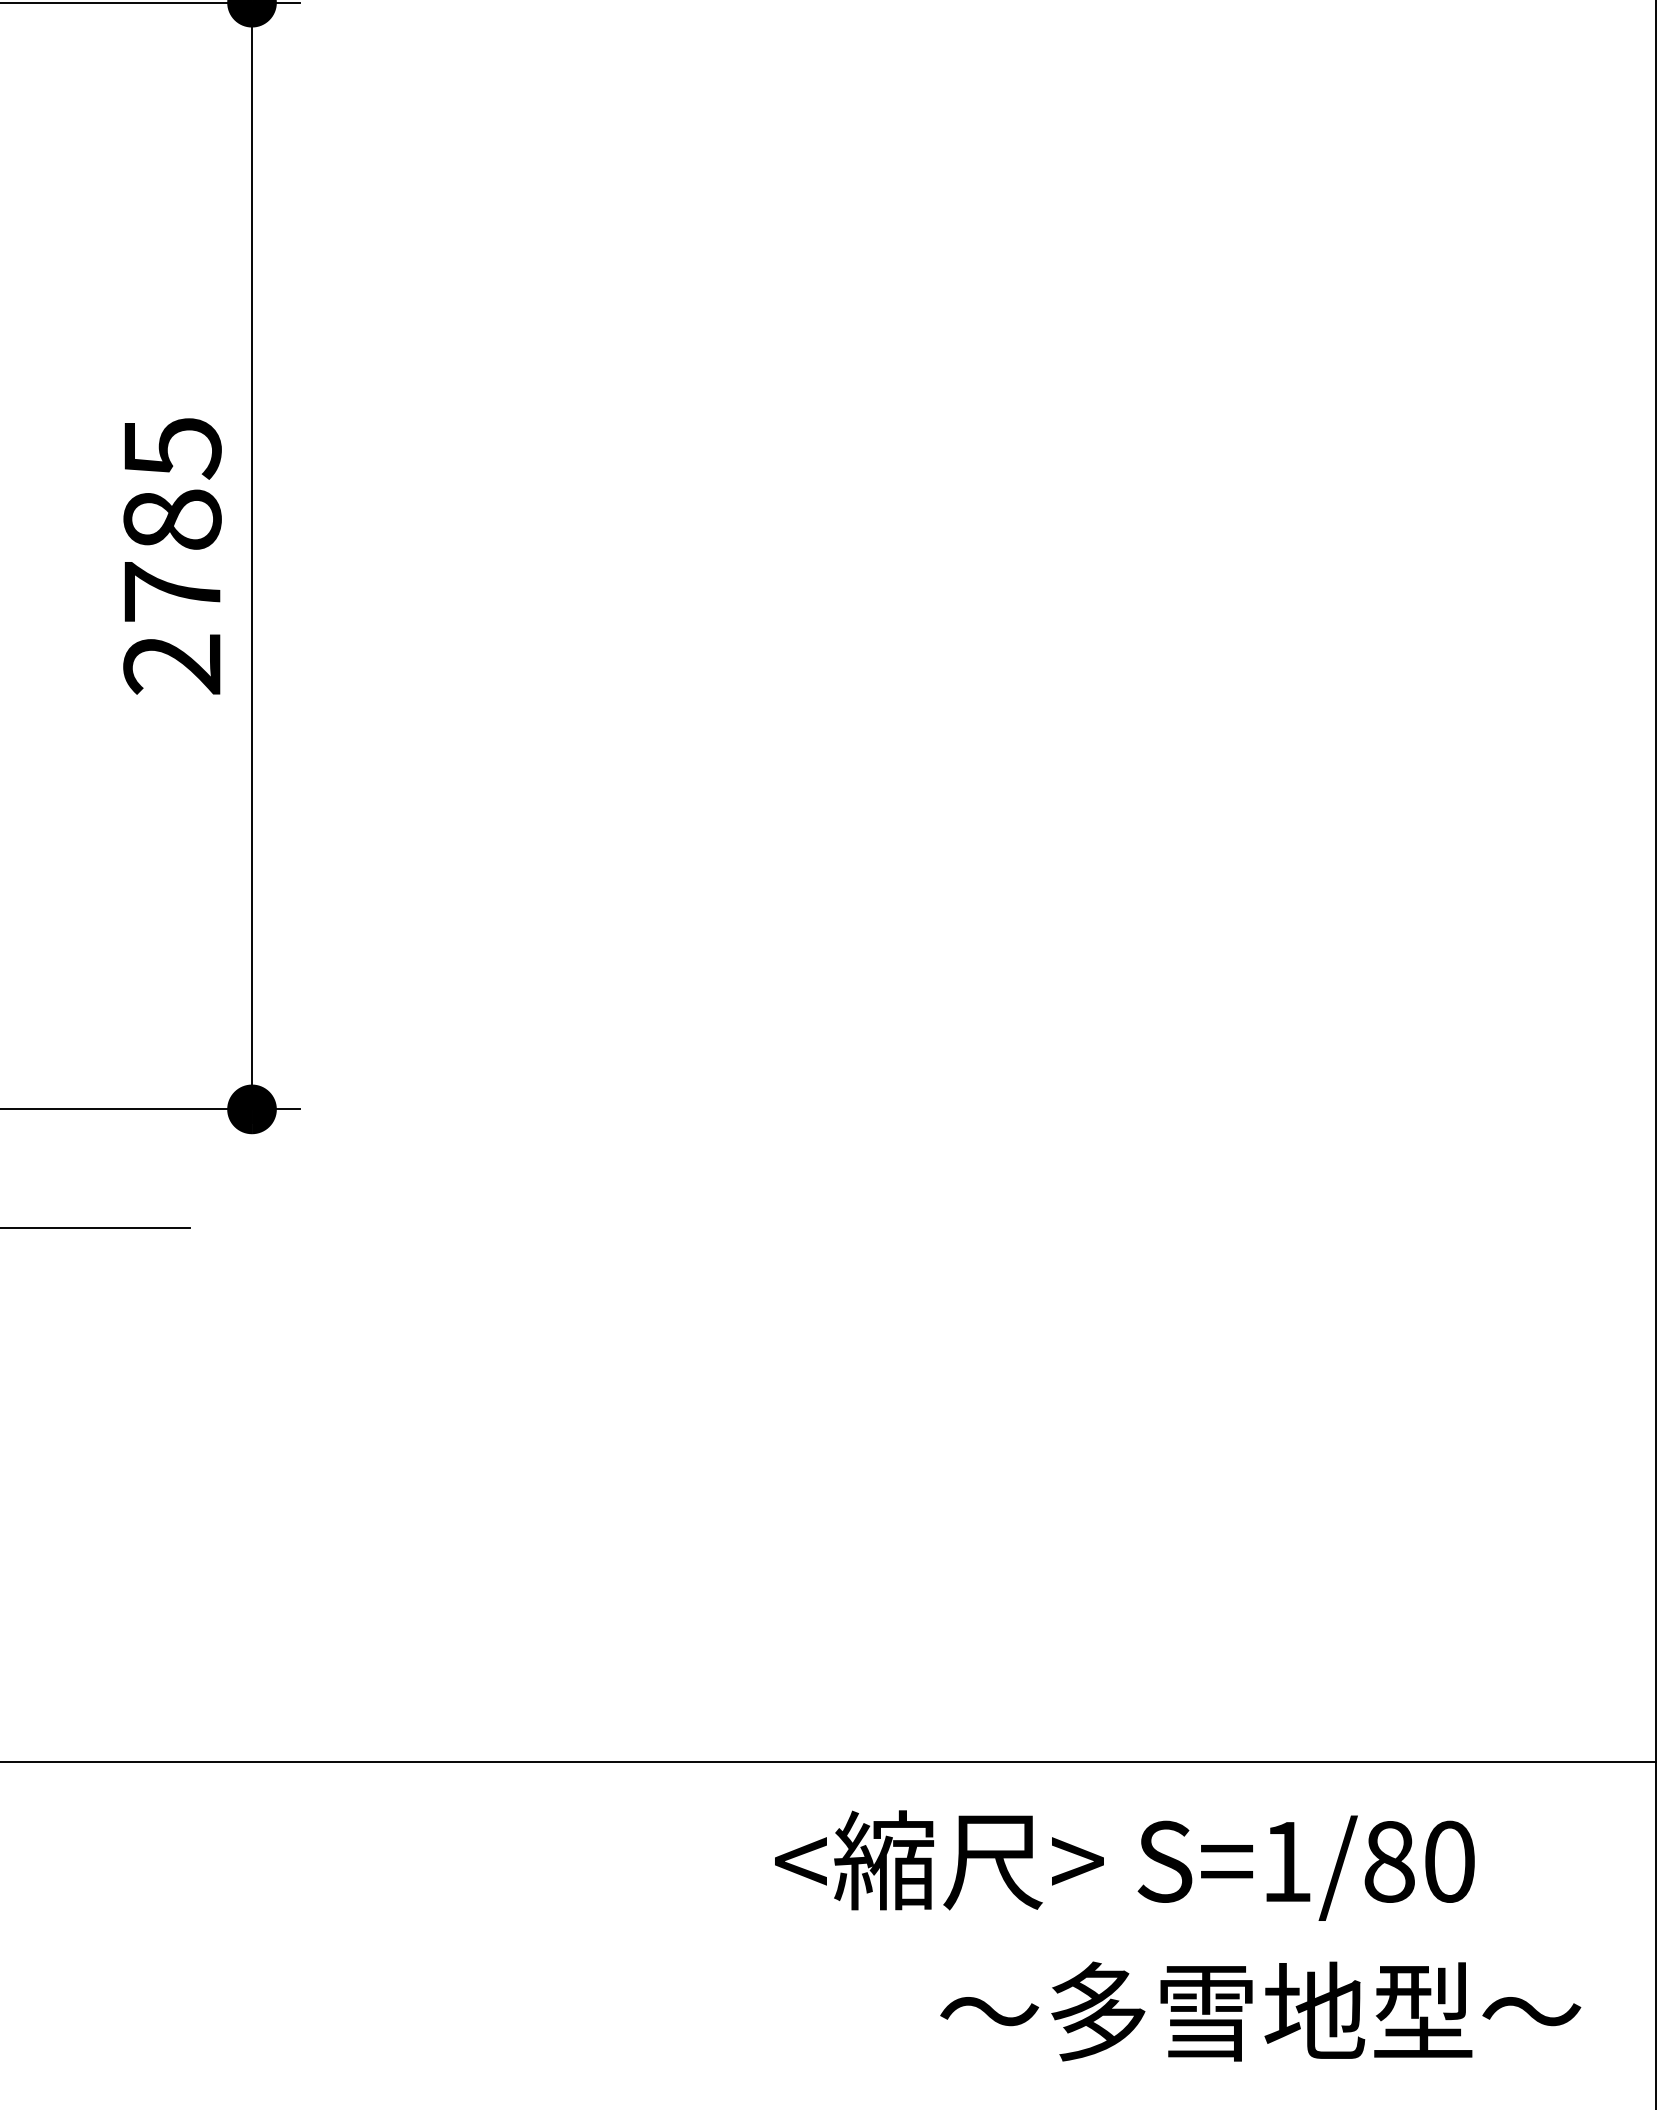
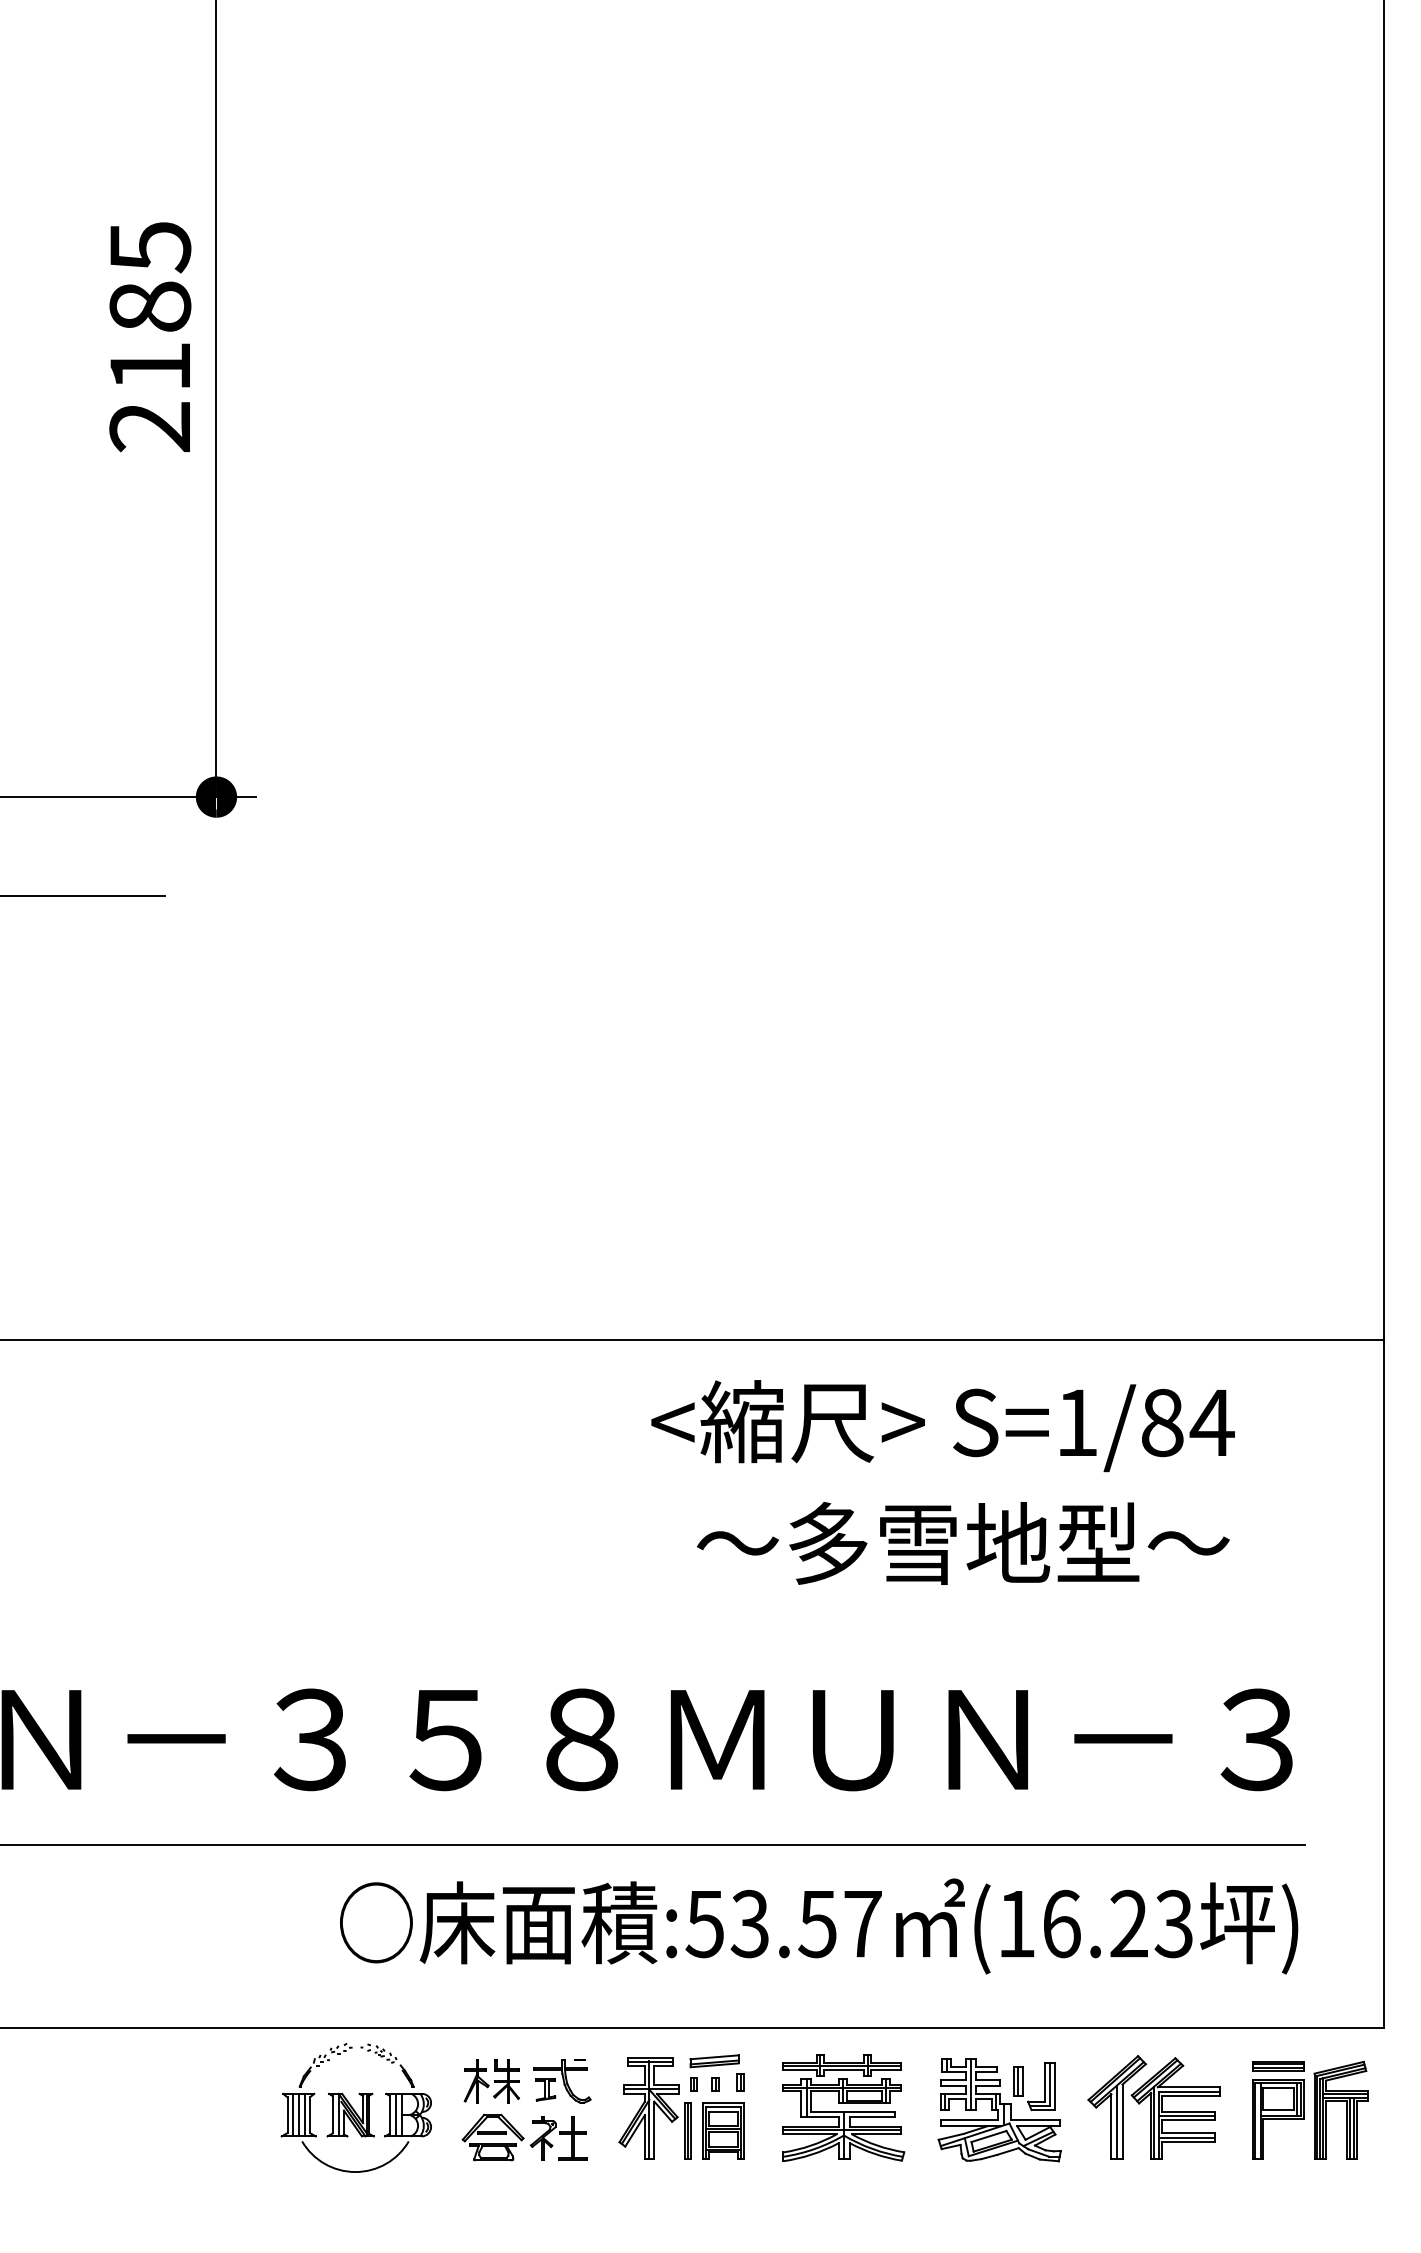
text: (171, 591) -> (149, 366), 2785 -> 2185
text: (1448, 1861) -> (1211, 1422), S=1/80 -> S=1/84
text: (1260, 2011) -> (963, 1543), moved

